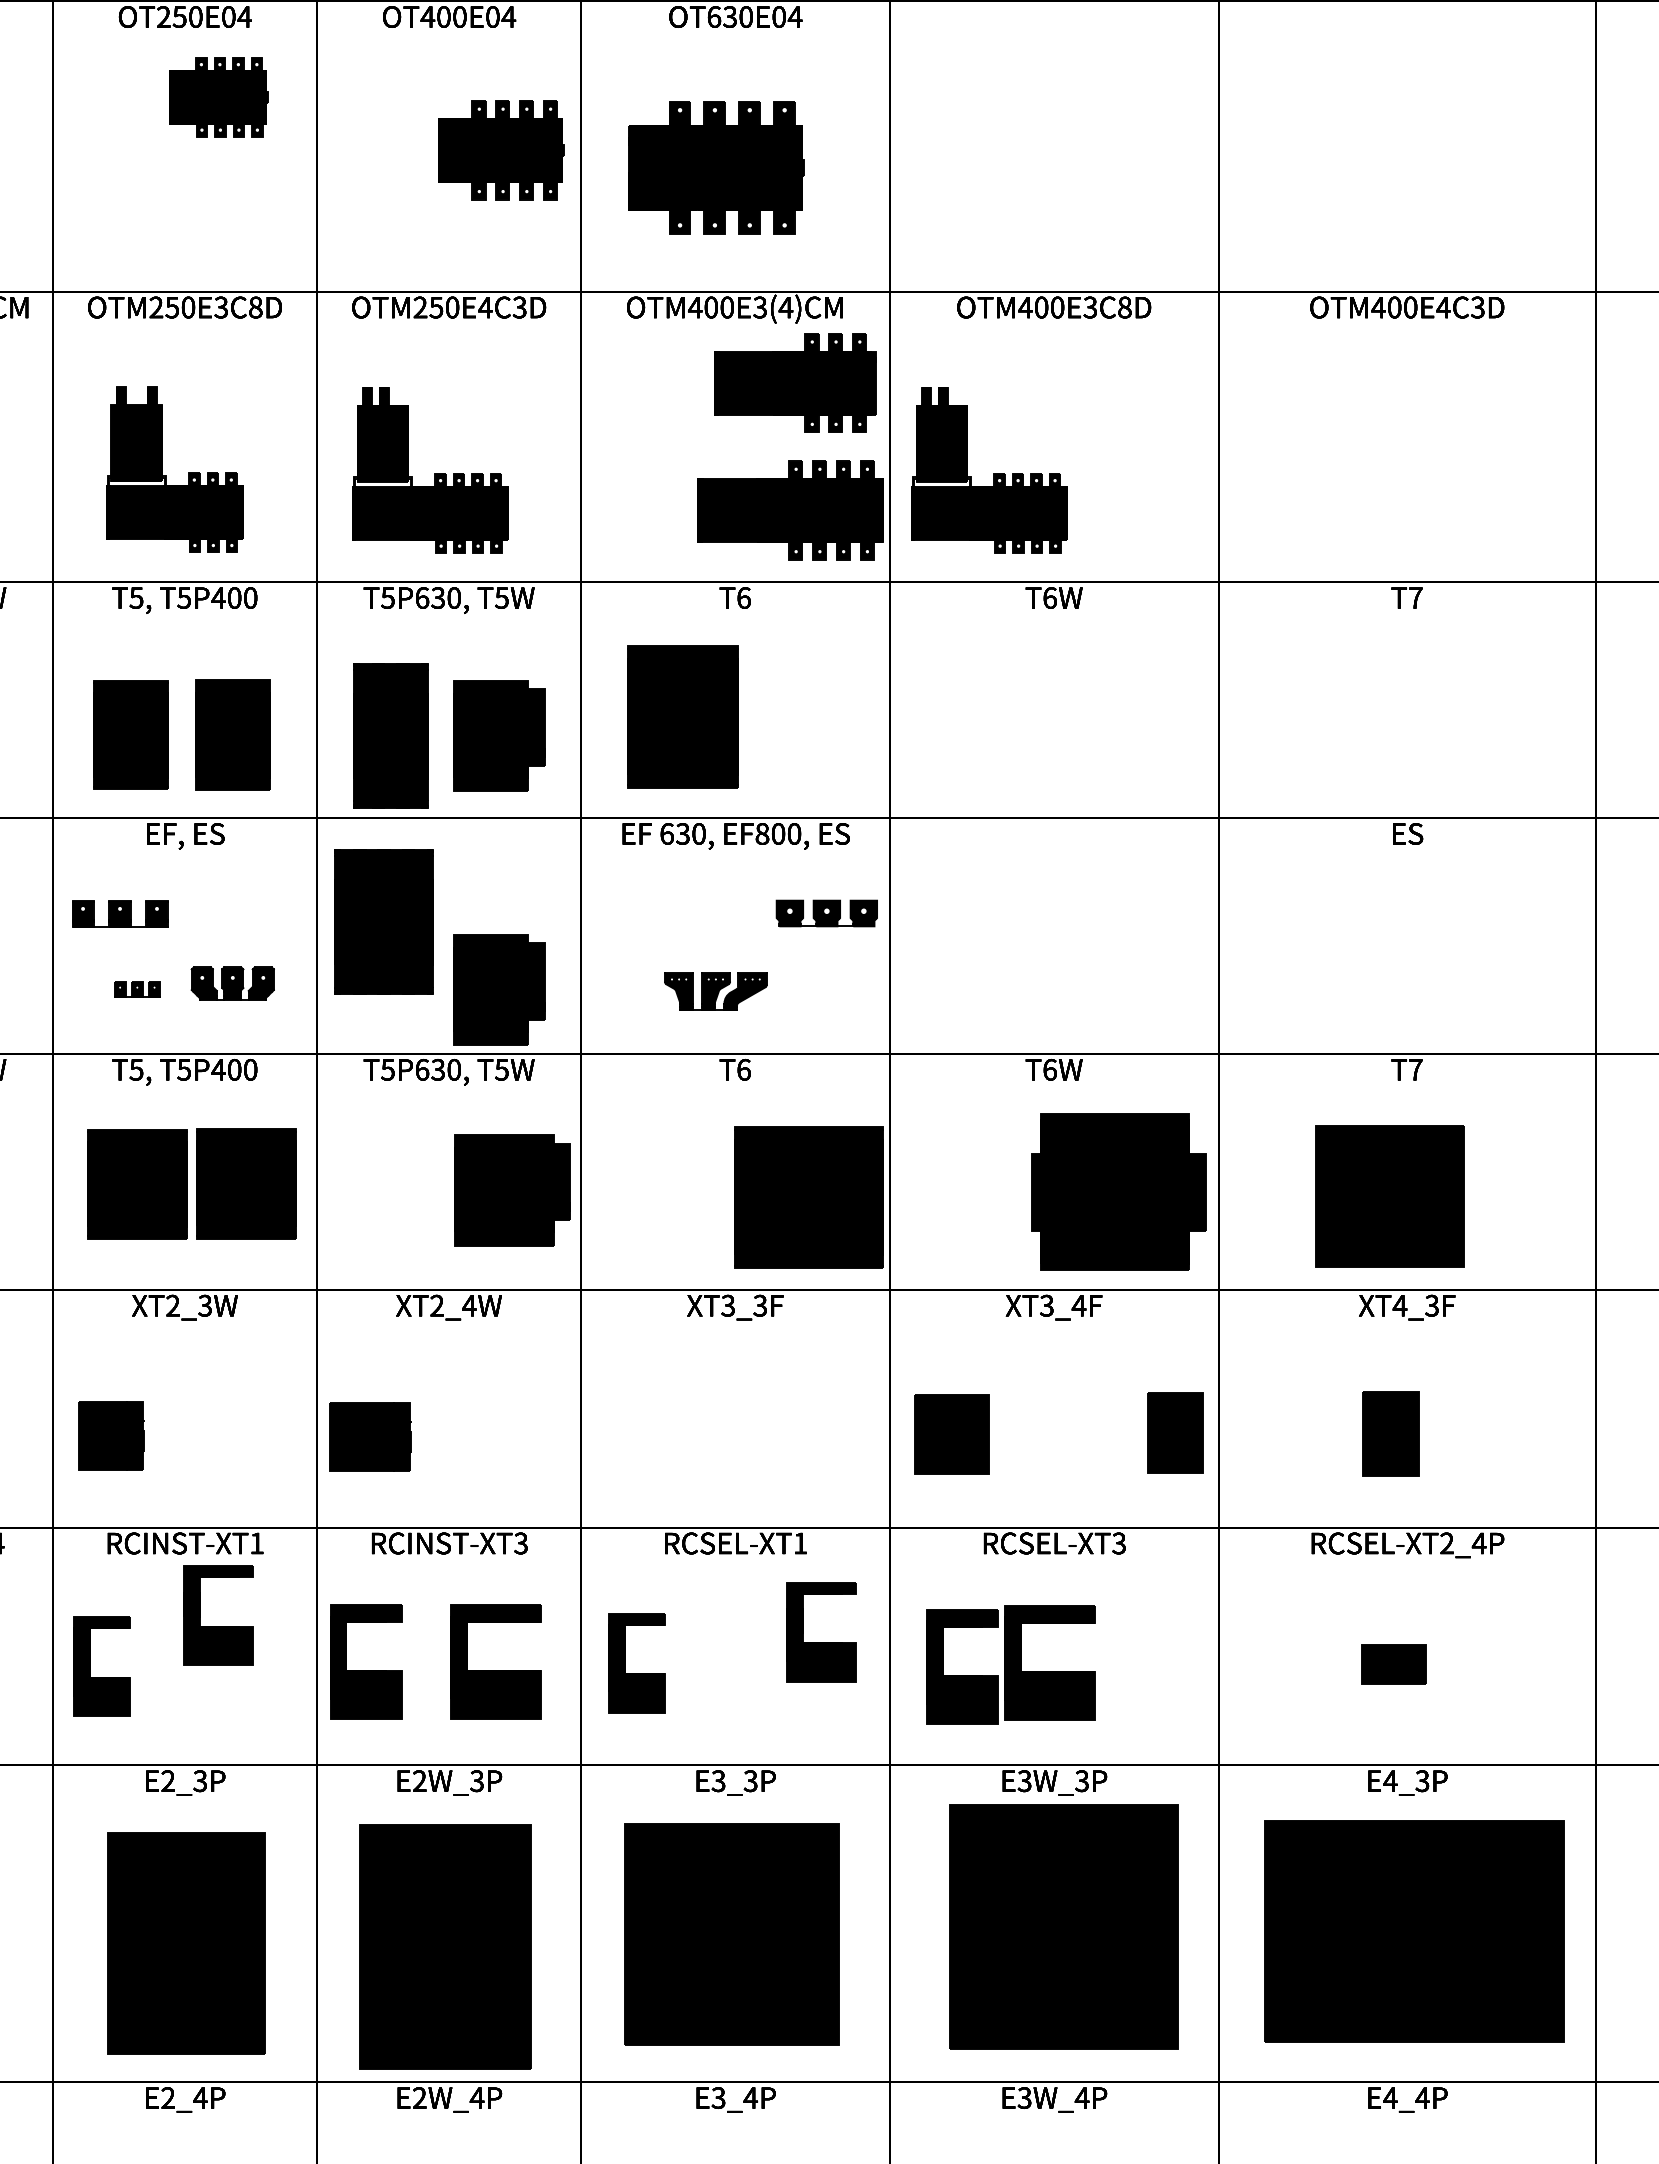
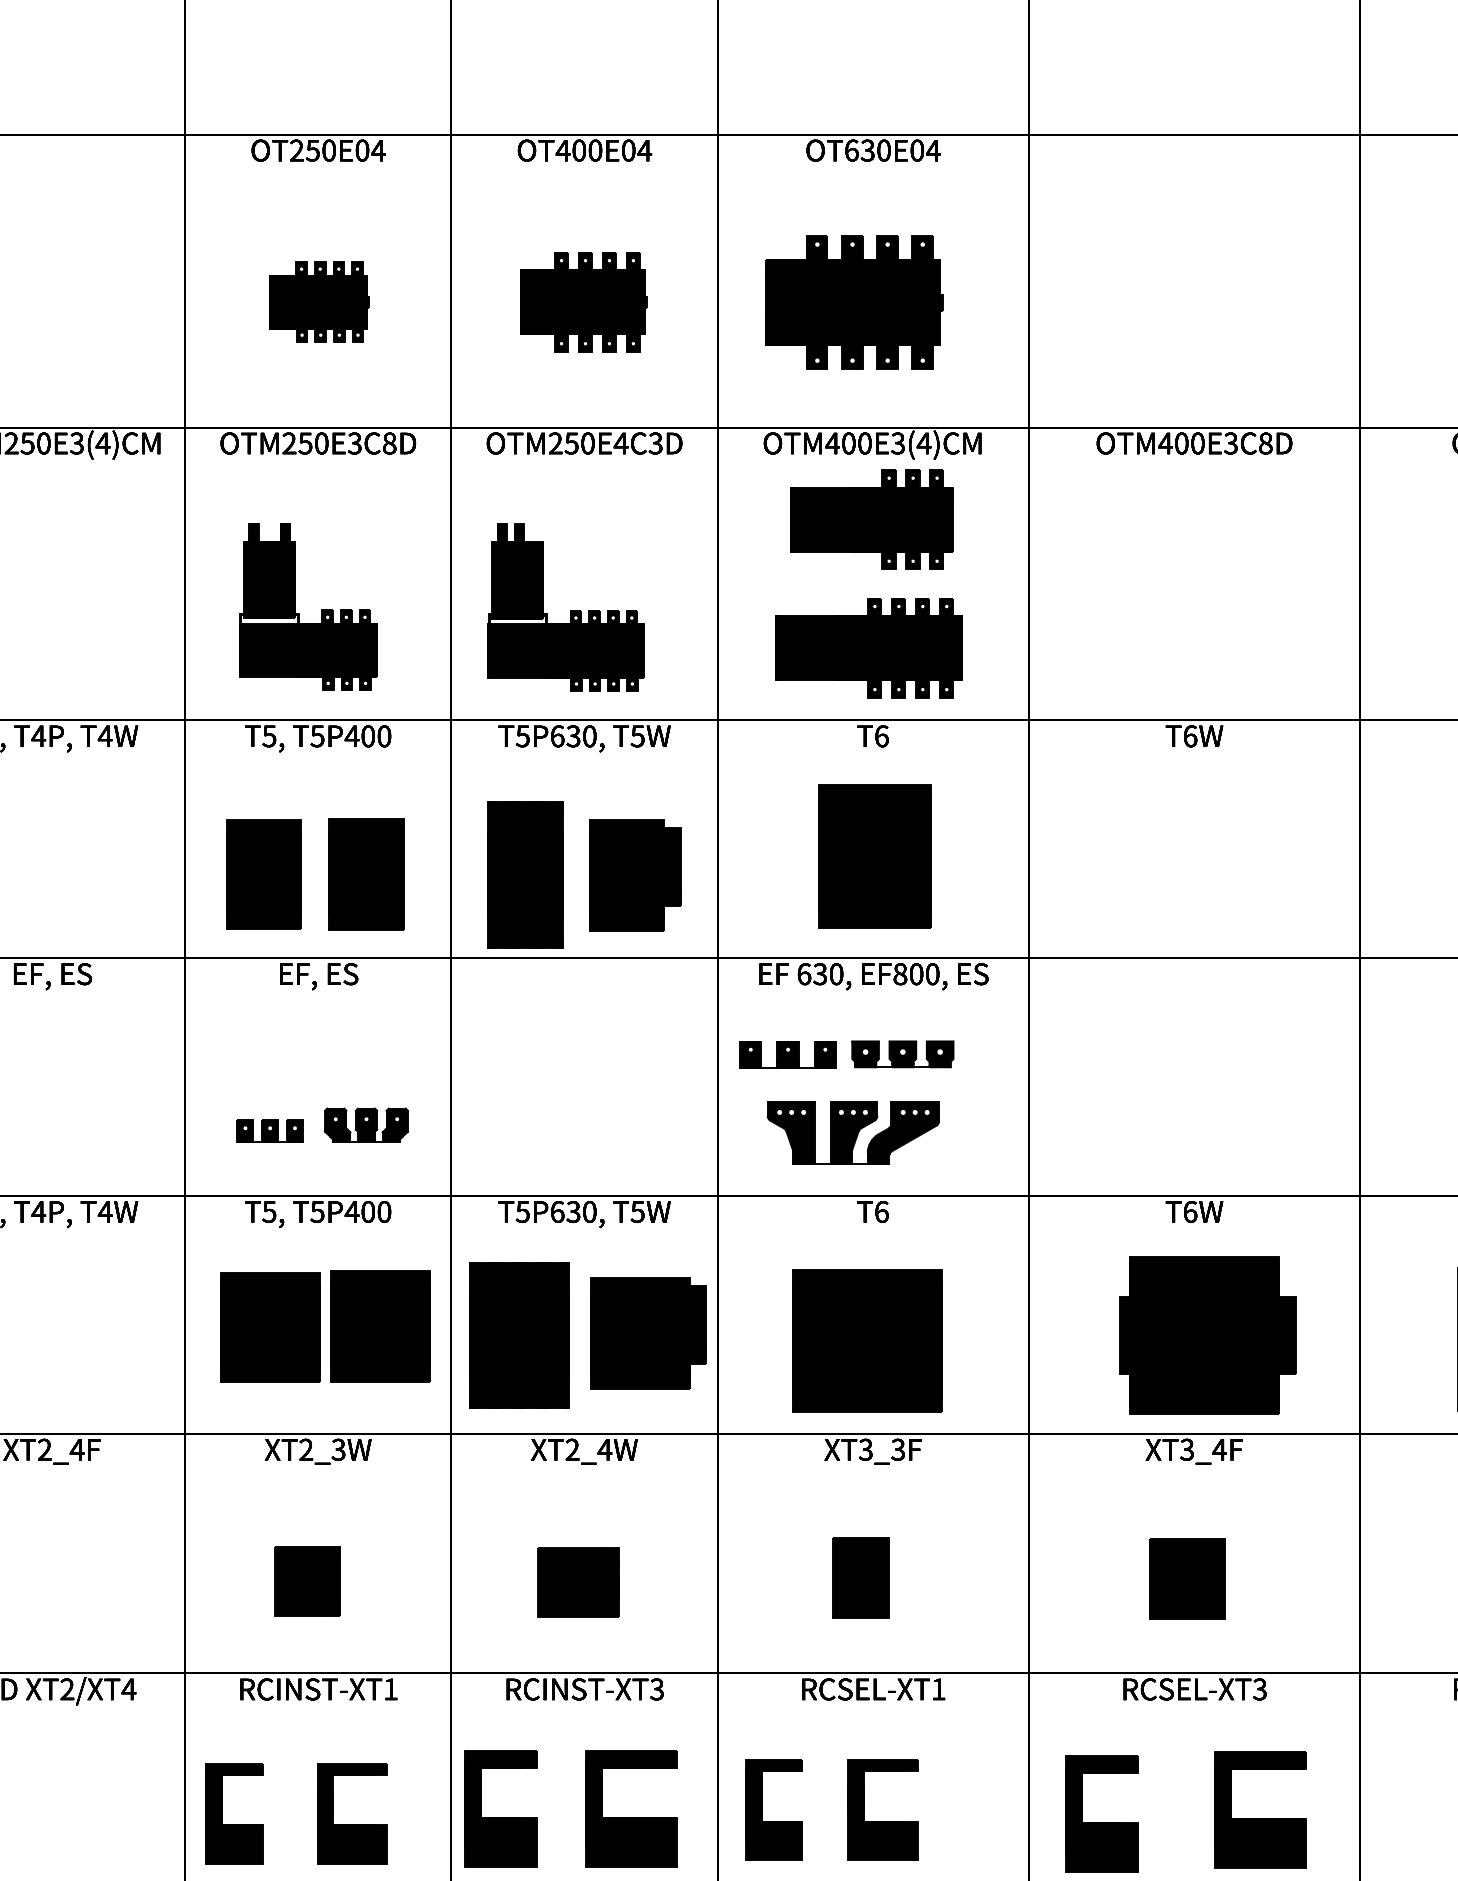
part: (218, 97) -> (318, 302), moved
part: (501, 150) -> (583, 302), moved
part: (795, 382) -> (872, 519), moved
part: (989, 470) -> (1129, 607), removed
part: (790, 510) -> (869, 648), moved
part: (682, 716) -> (874, 855), moved
part: (120, 913) -> (788, 1054), moved
part: (826, 913) -> (902, 1054), moved
part: (383, 921) -> (518, 1334), moved
part: (137, 989) -> (270, 1130), size x1.43
part: (499, 989) -> (635, 1130), removed
part: (715, 991) -> (853, 1132), size x1.67
part: (1118, 1191) -> (1207, 1334), moved
part: (808, 1197) -> (867, 1340), moved
part: (1175, 1432) -> (861, 1577), moved
part: (951, 1434) -> (1186, 1579), moved
part: (111, 1435) -> (307, 1580), moved
part: (370, 1436) -> (578, 1581), moved
part: (218, 1626) -> (352, 1824), moved
part: (821, 1642) -> (883, 1820), moved
part: (1049, 1671) -> (1260, 1818), moved

